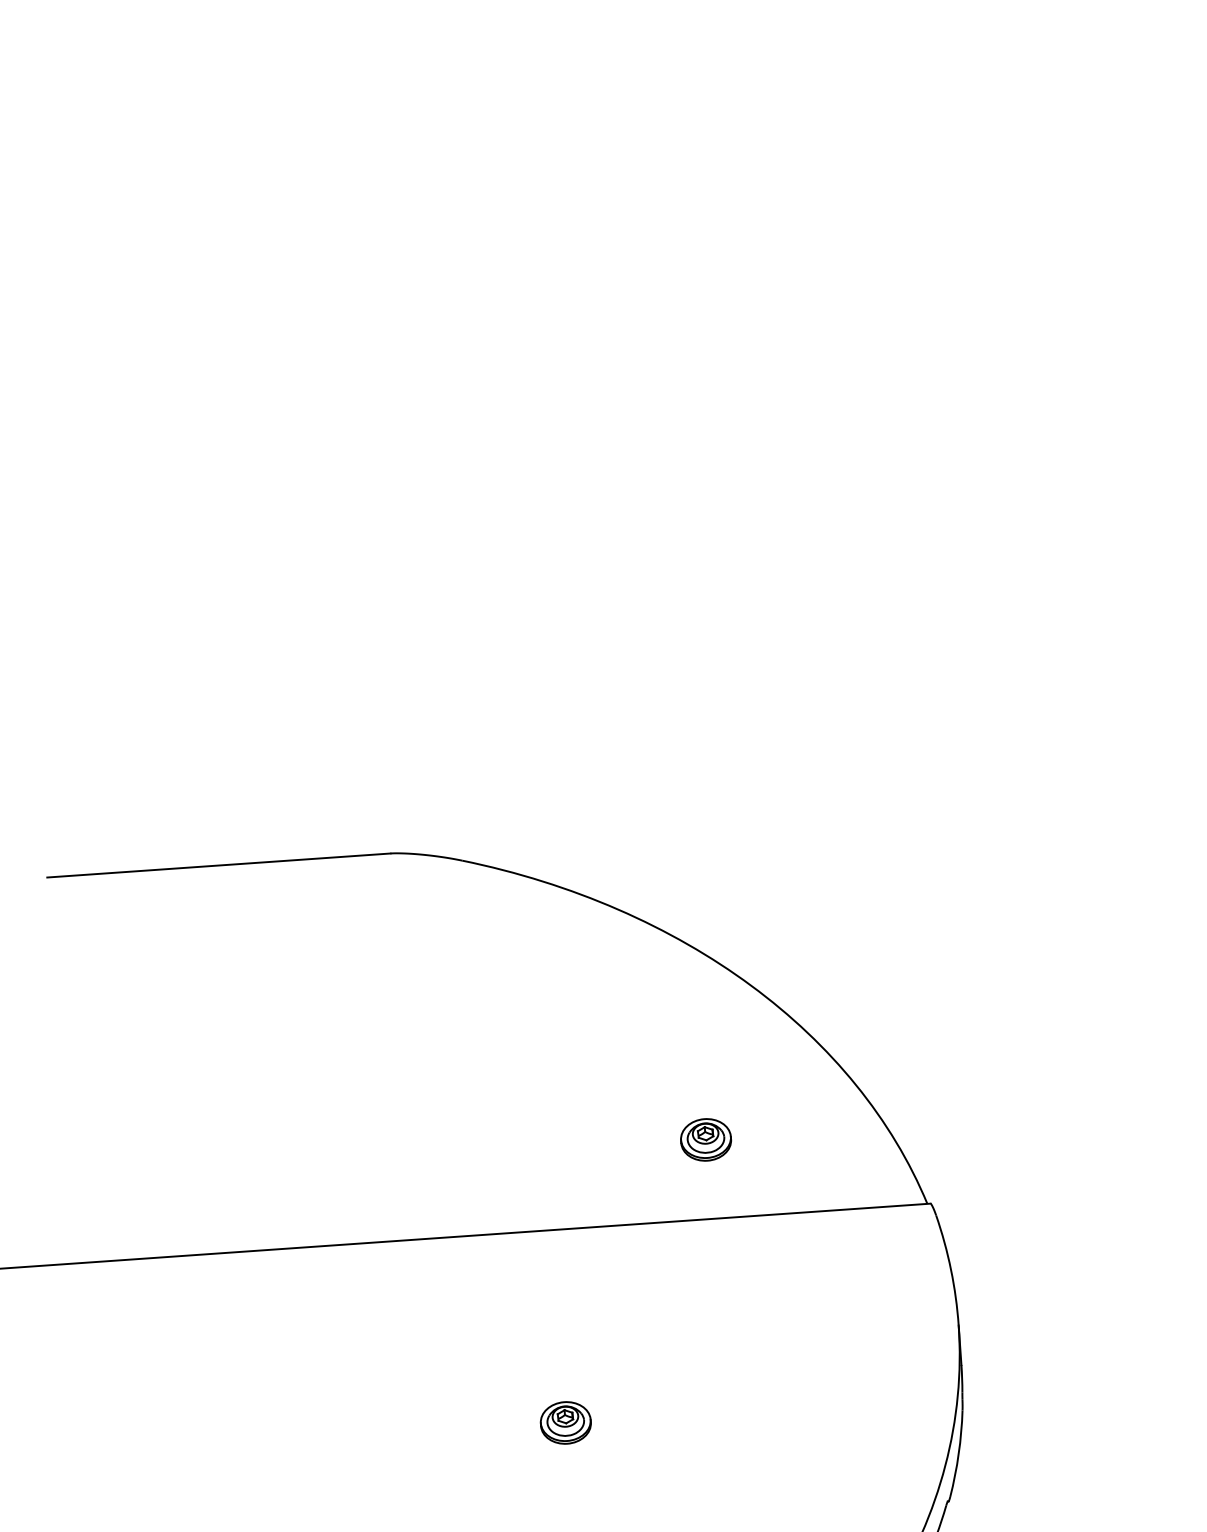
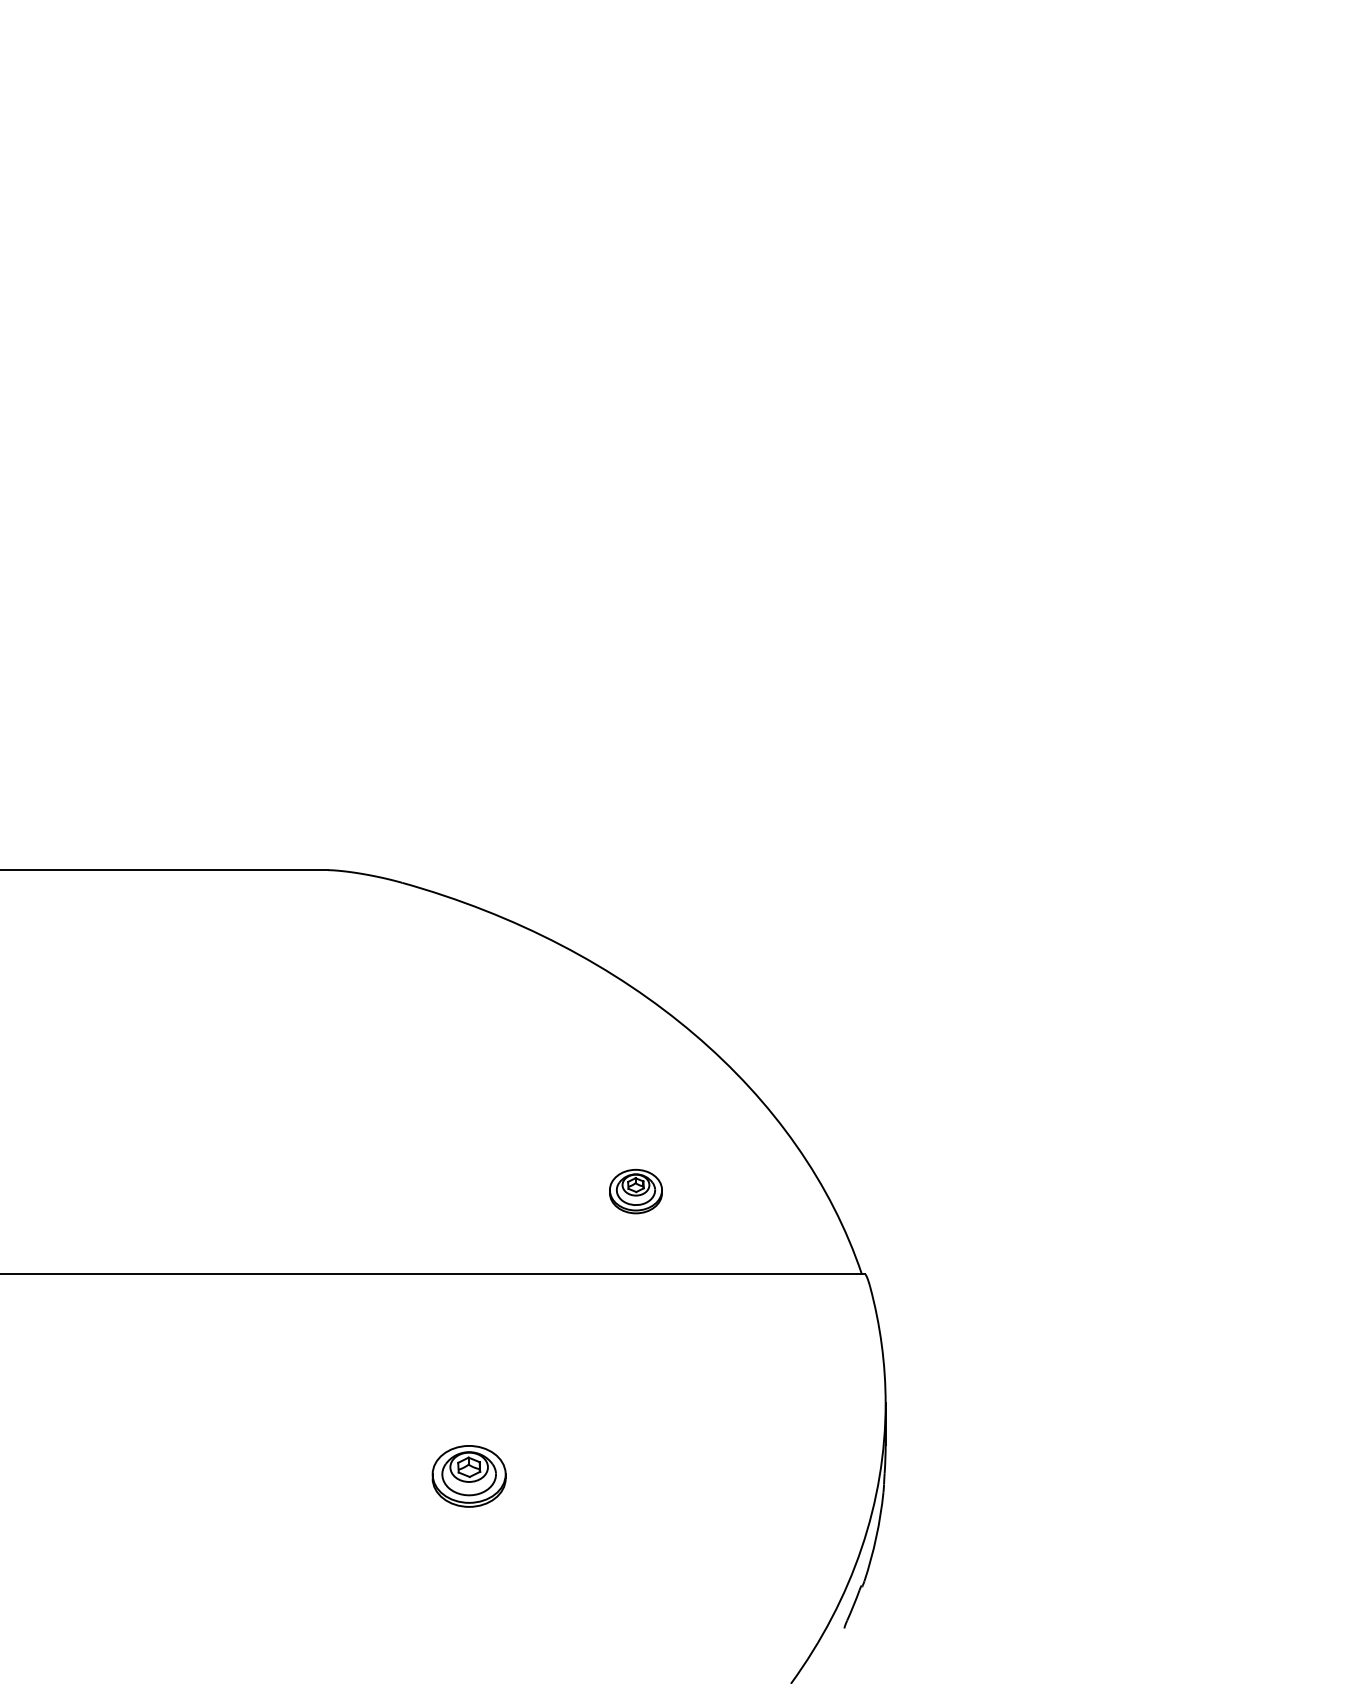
part: (566, 1422) -> (469, 1475), size x1.4

